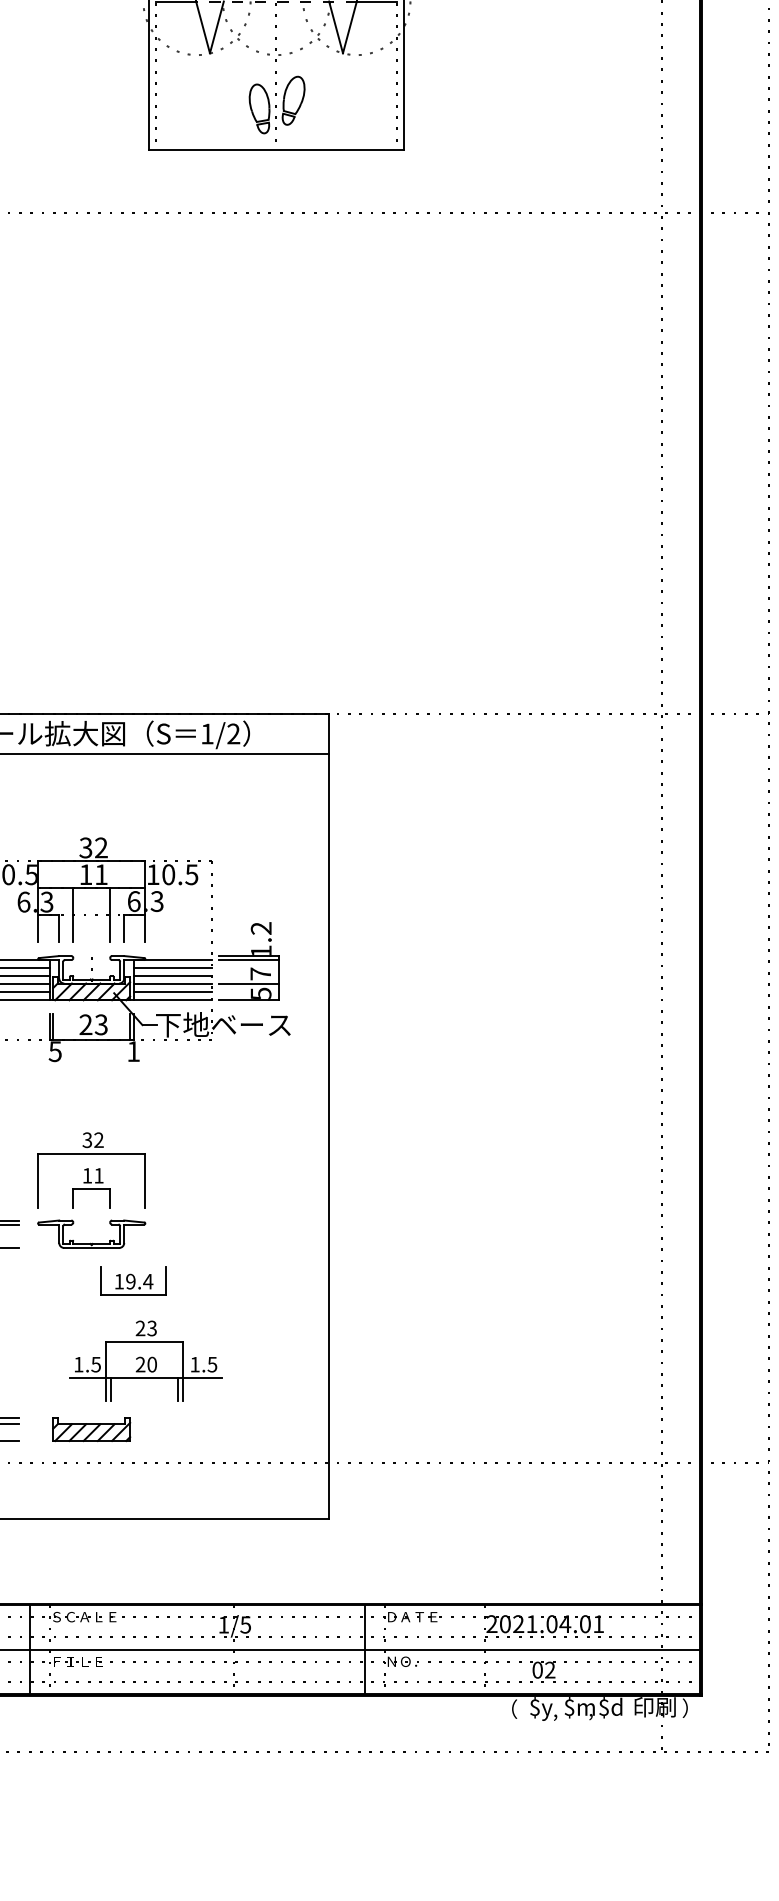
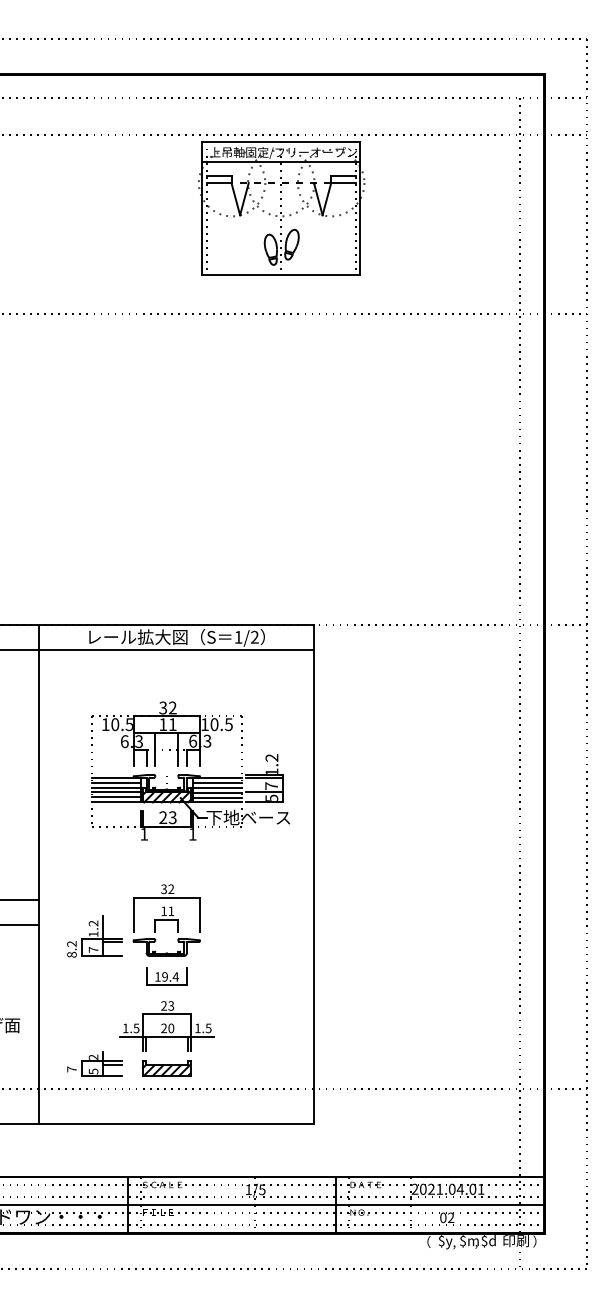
text: (55, 1051) -> (144, 834), 5 -> 1
part: (133, 1280) -> (166, 976), moved
part: (144, 1361) -> (166, 1026), moved

